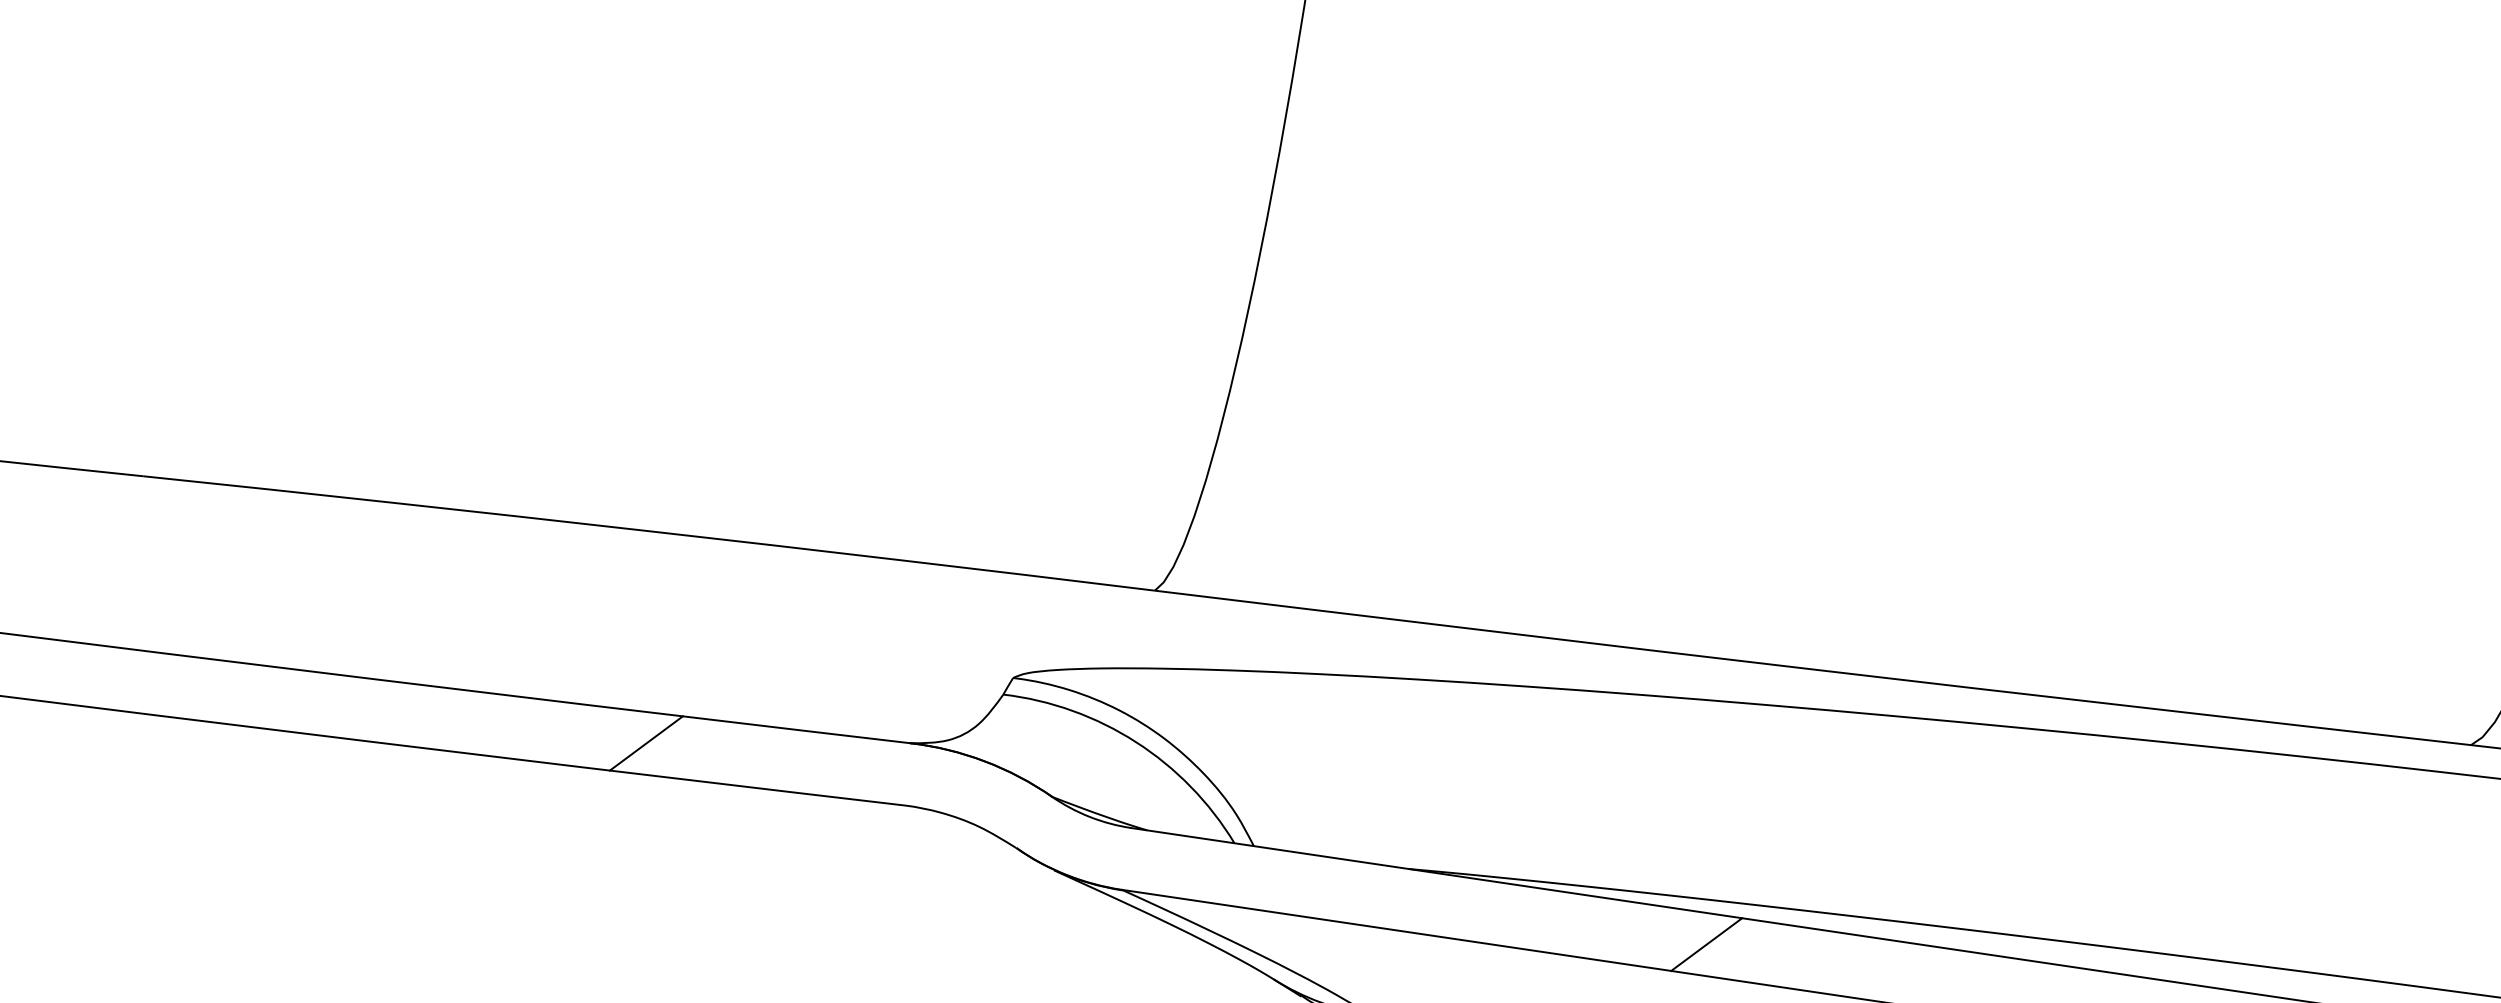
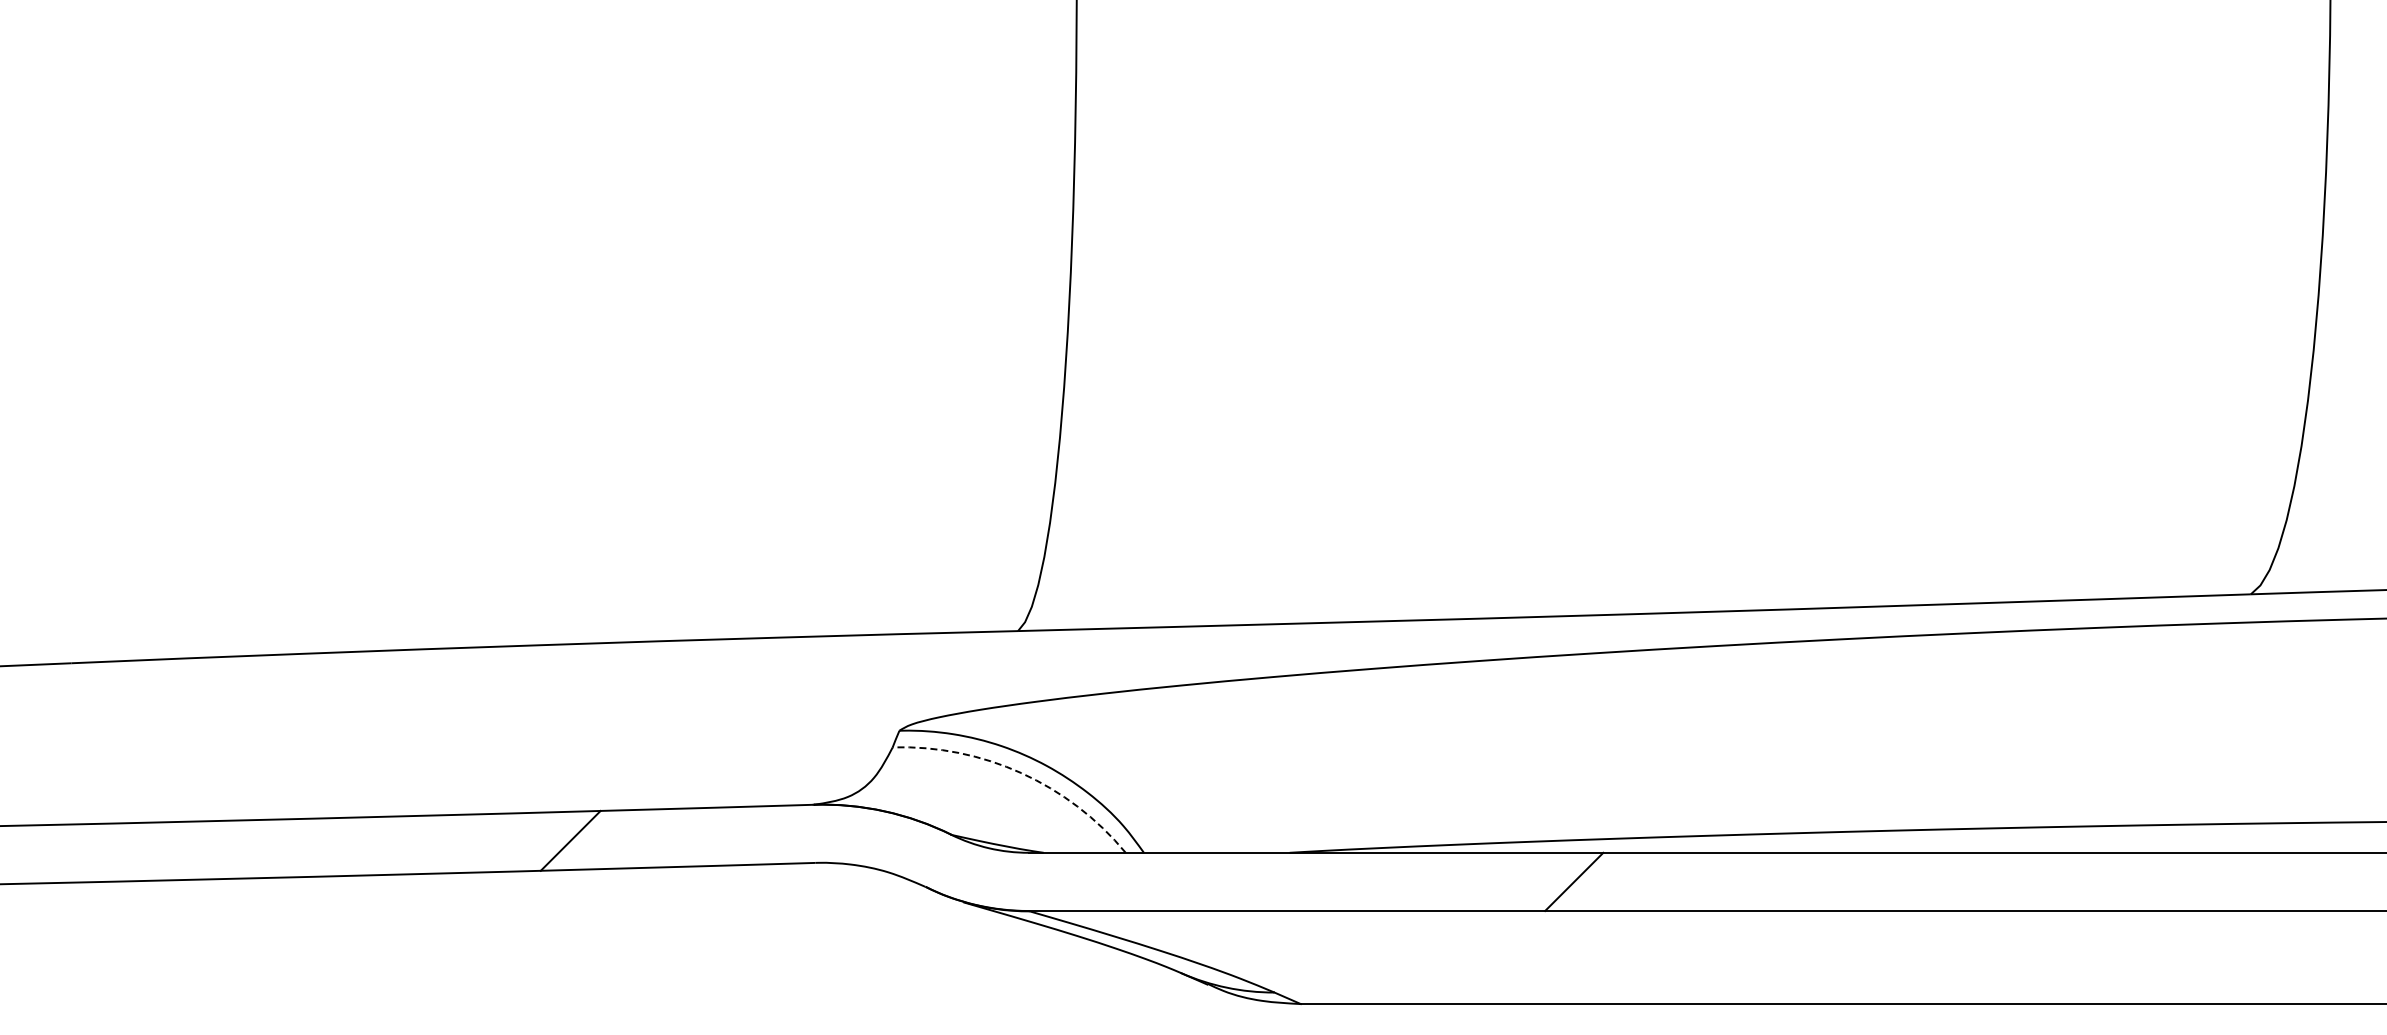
arc: (1136, 742) -> (1021, 773), solid -> dashed

